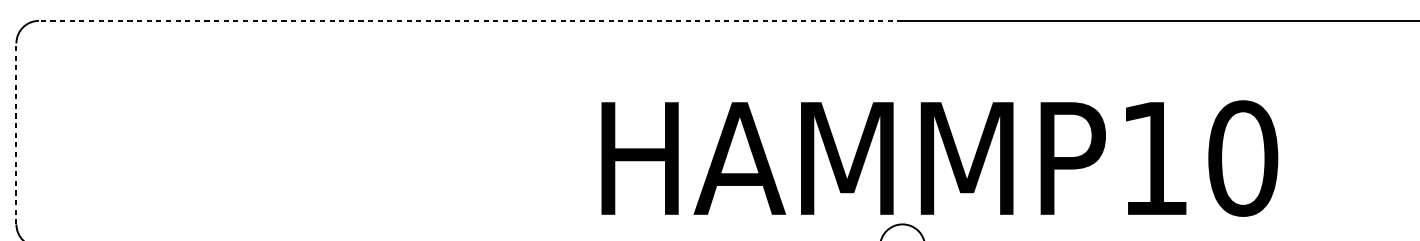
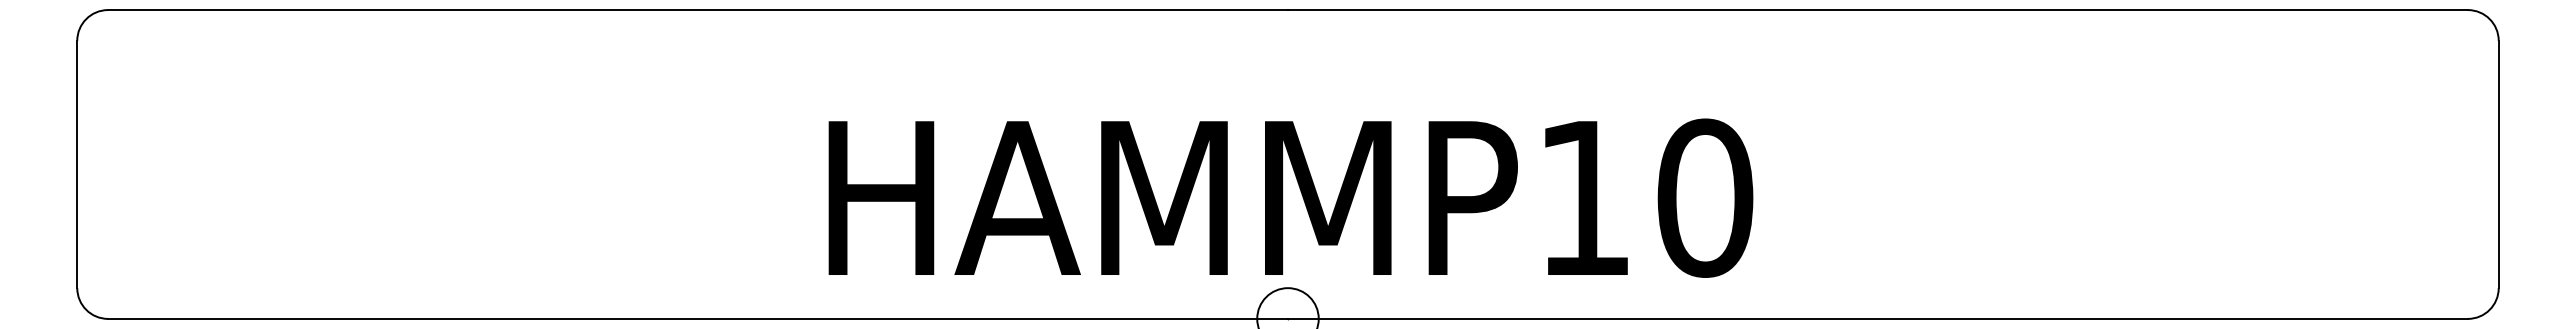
line: (471, 21) -> (698, 10), dashed -> solid
line: (16, 133) -> (77, 164), dashed -> solid
text: (939, 158) -> (1290, 197), moved

